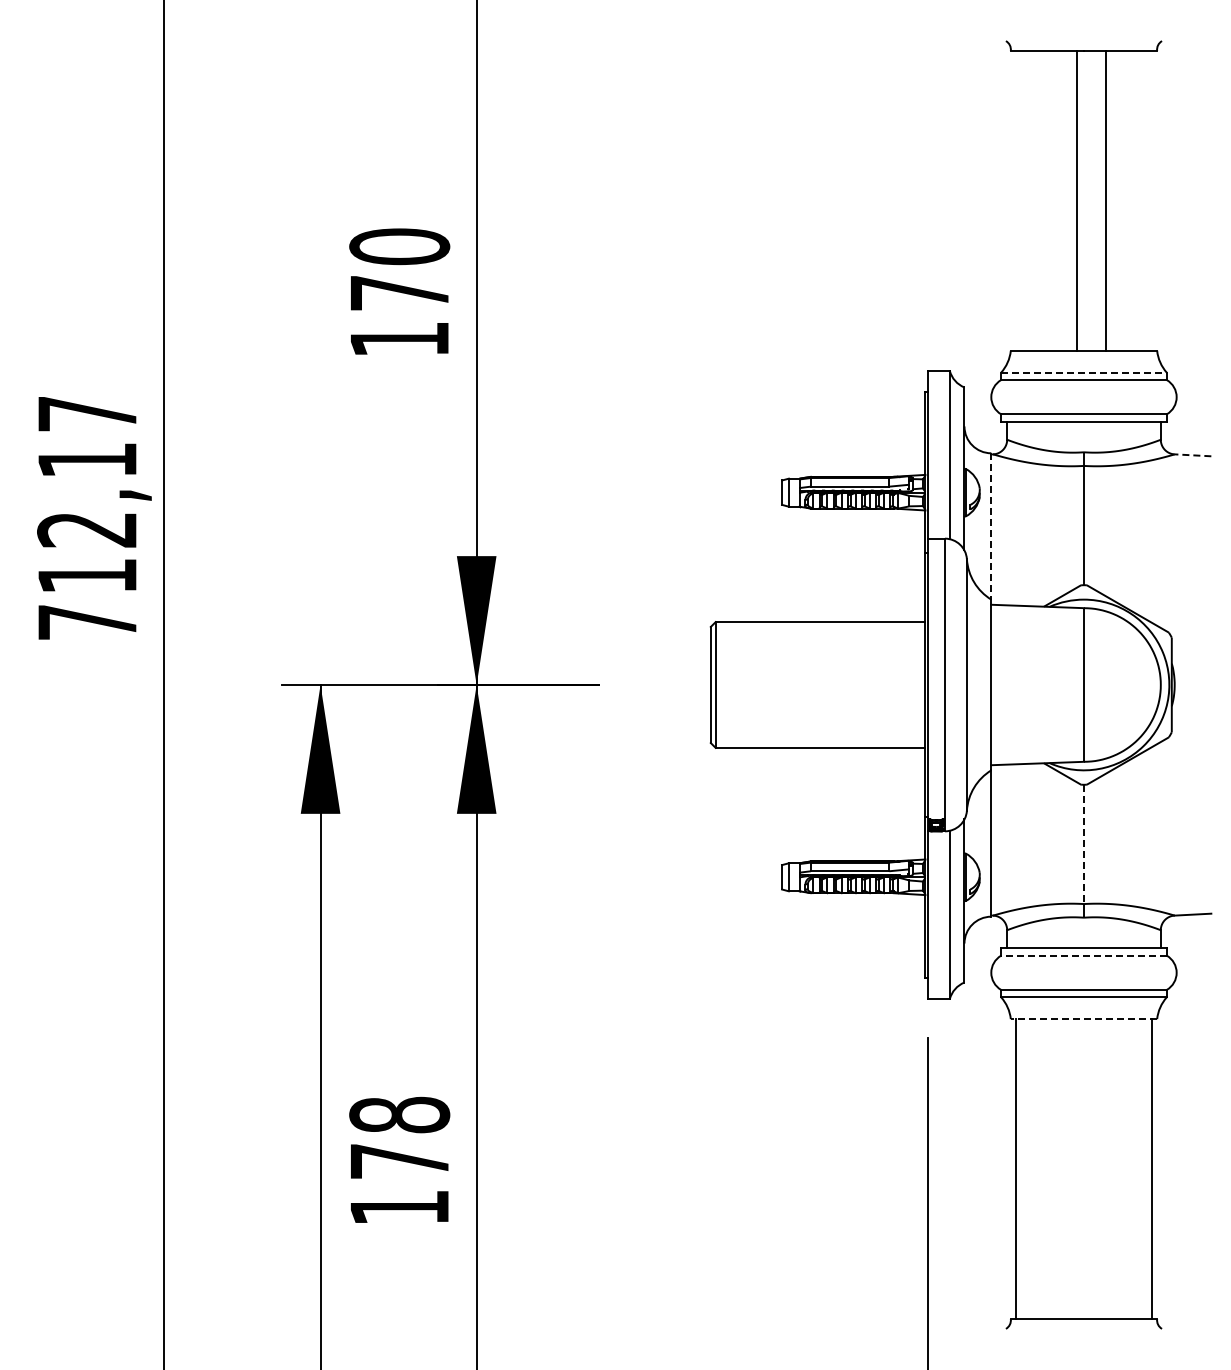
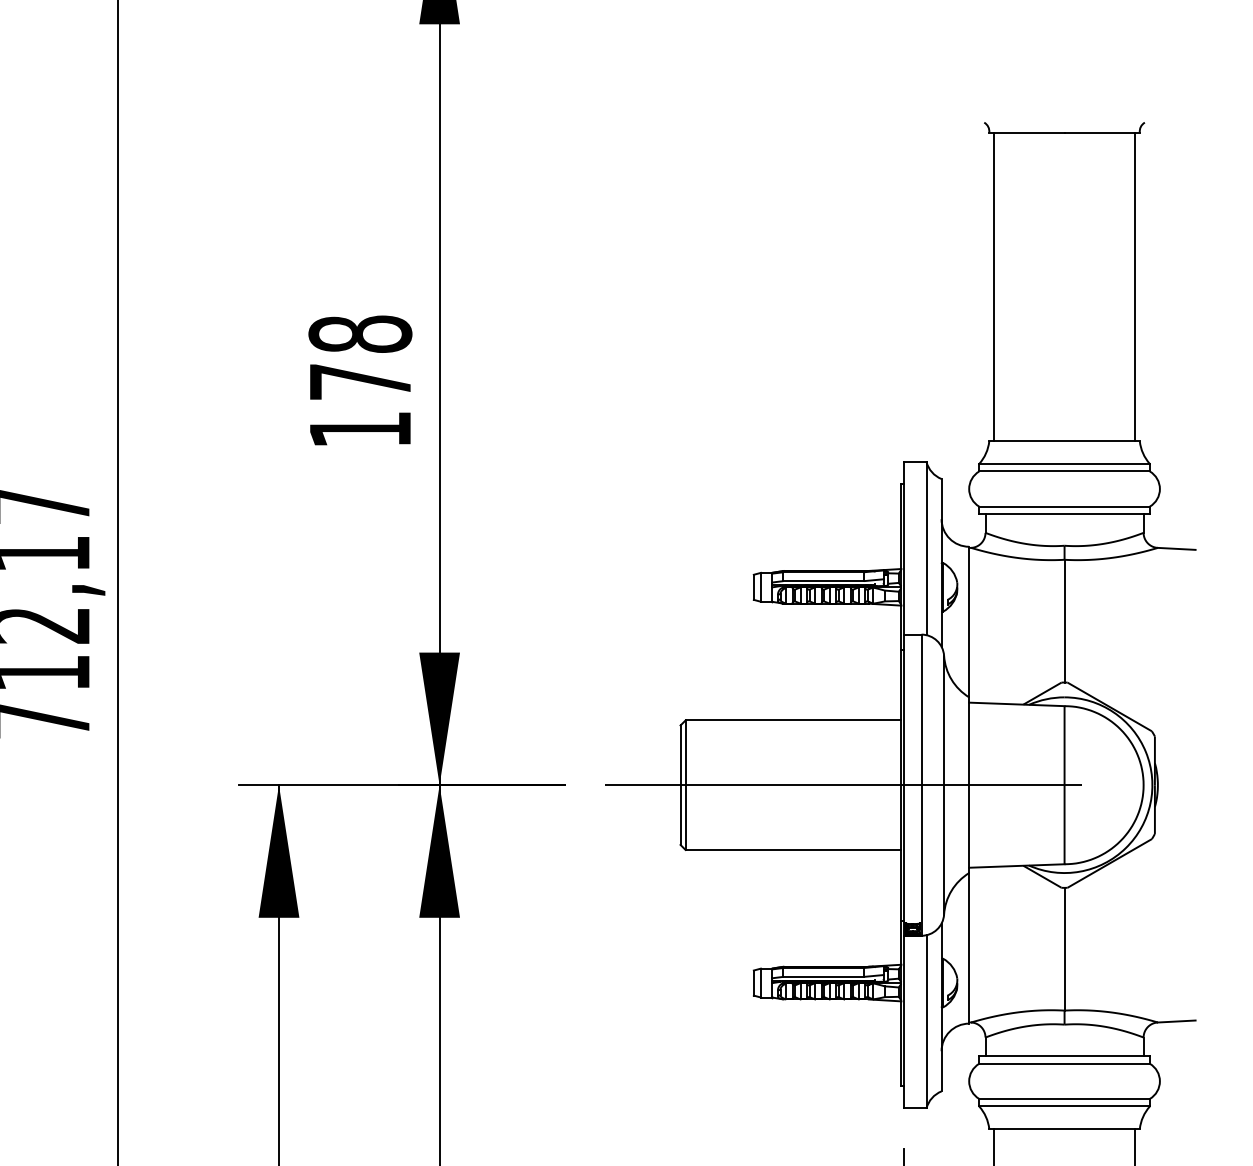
line: (1076, 200) -> (994, 286), moved
line: (1106, 200) -> (1135, 286), moved
text: (399, 246) -> (360, 333), 170 -> 178
line: (1083, 372) -> (1064, 463), dashed -> solid
line: (1192, 455) -> (1176, 549), dashed -> solid
line: (991, 526) -> (969, 622), dashed -> solid
line: (869, 685) -> (843, 785), added
line: (1083, 844) -> (1064, 949), dashed -> solid
line: (1083, 955) -> (1064, 1063), dashed -> solid
line: (1083, 1019) -> (1064, 1129), dashed -> solid

